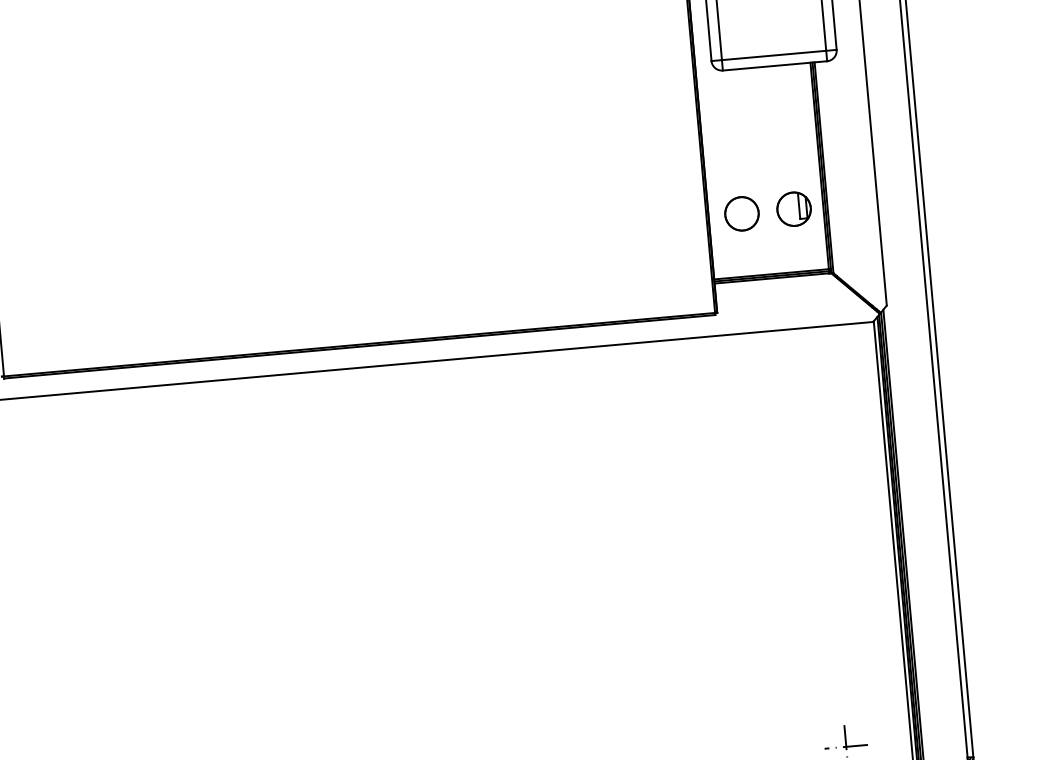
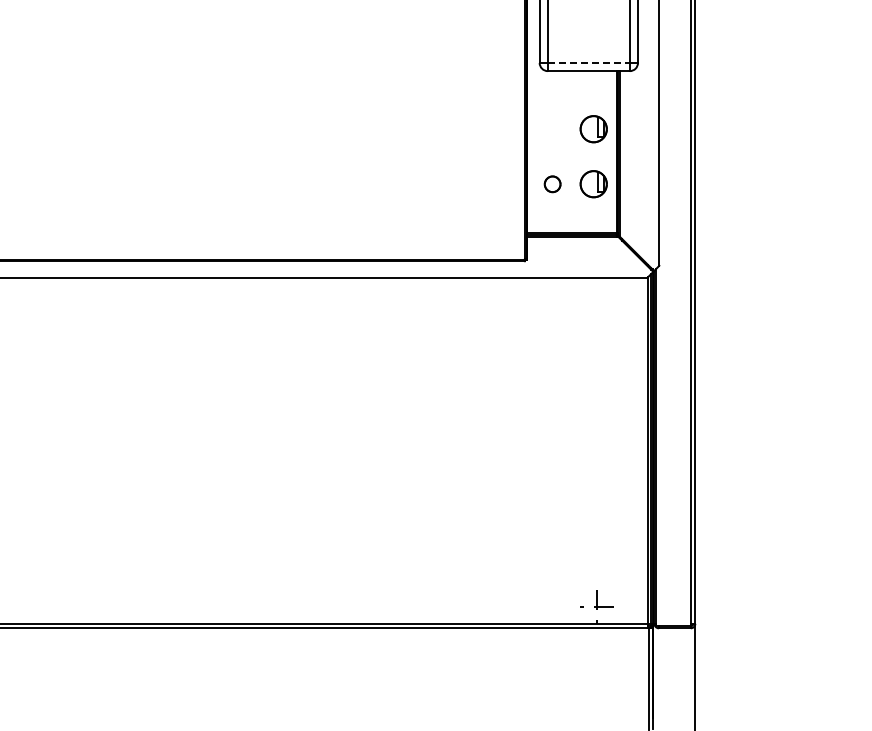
line: (773, 54) -> (588, 62), solid -> dashed
part: (787, 139) -> (593, 129), added
part: (741, 214) -> (552, 184), size x0.6

